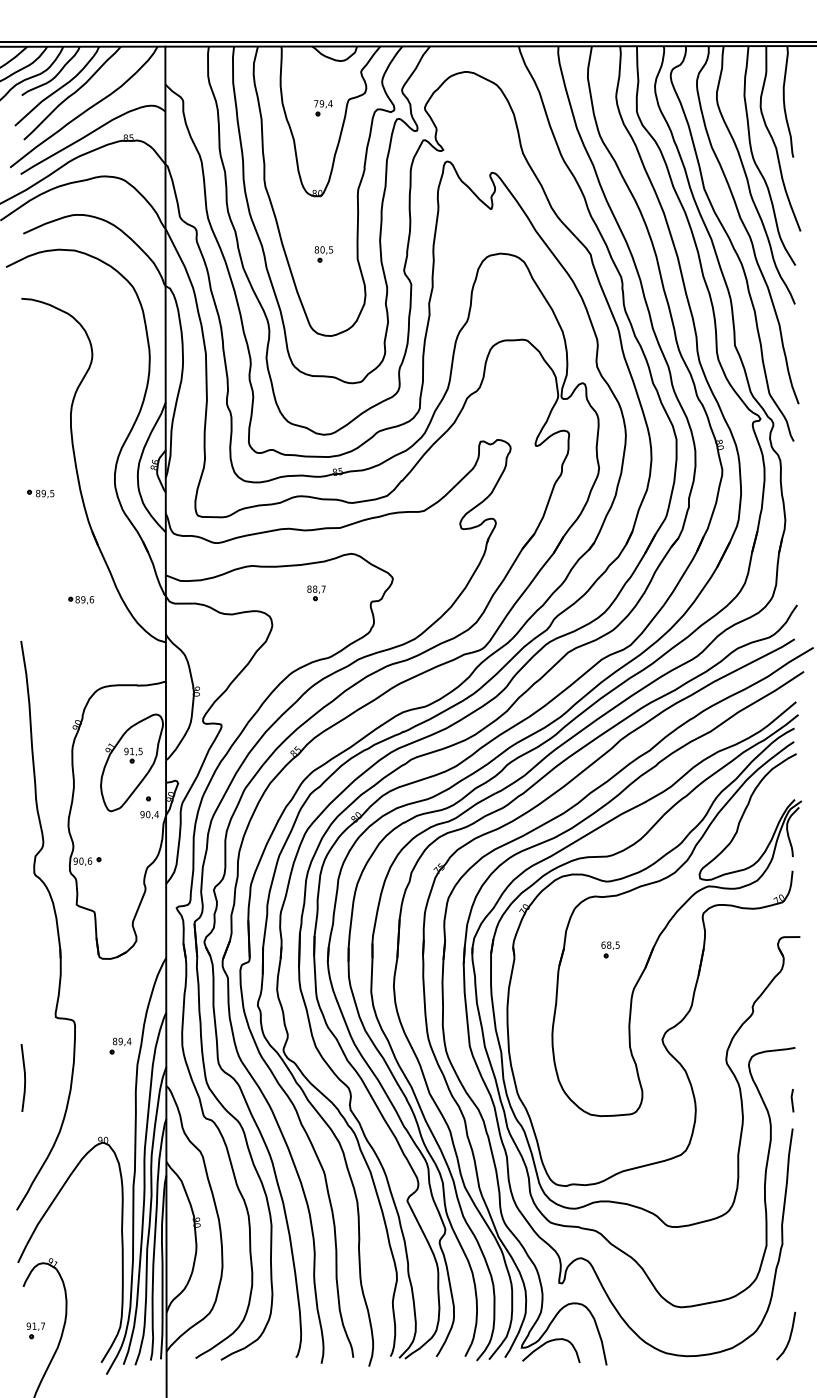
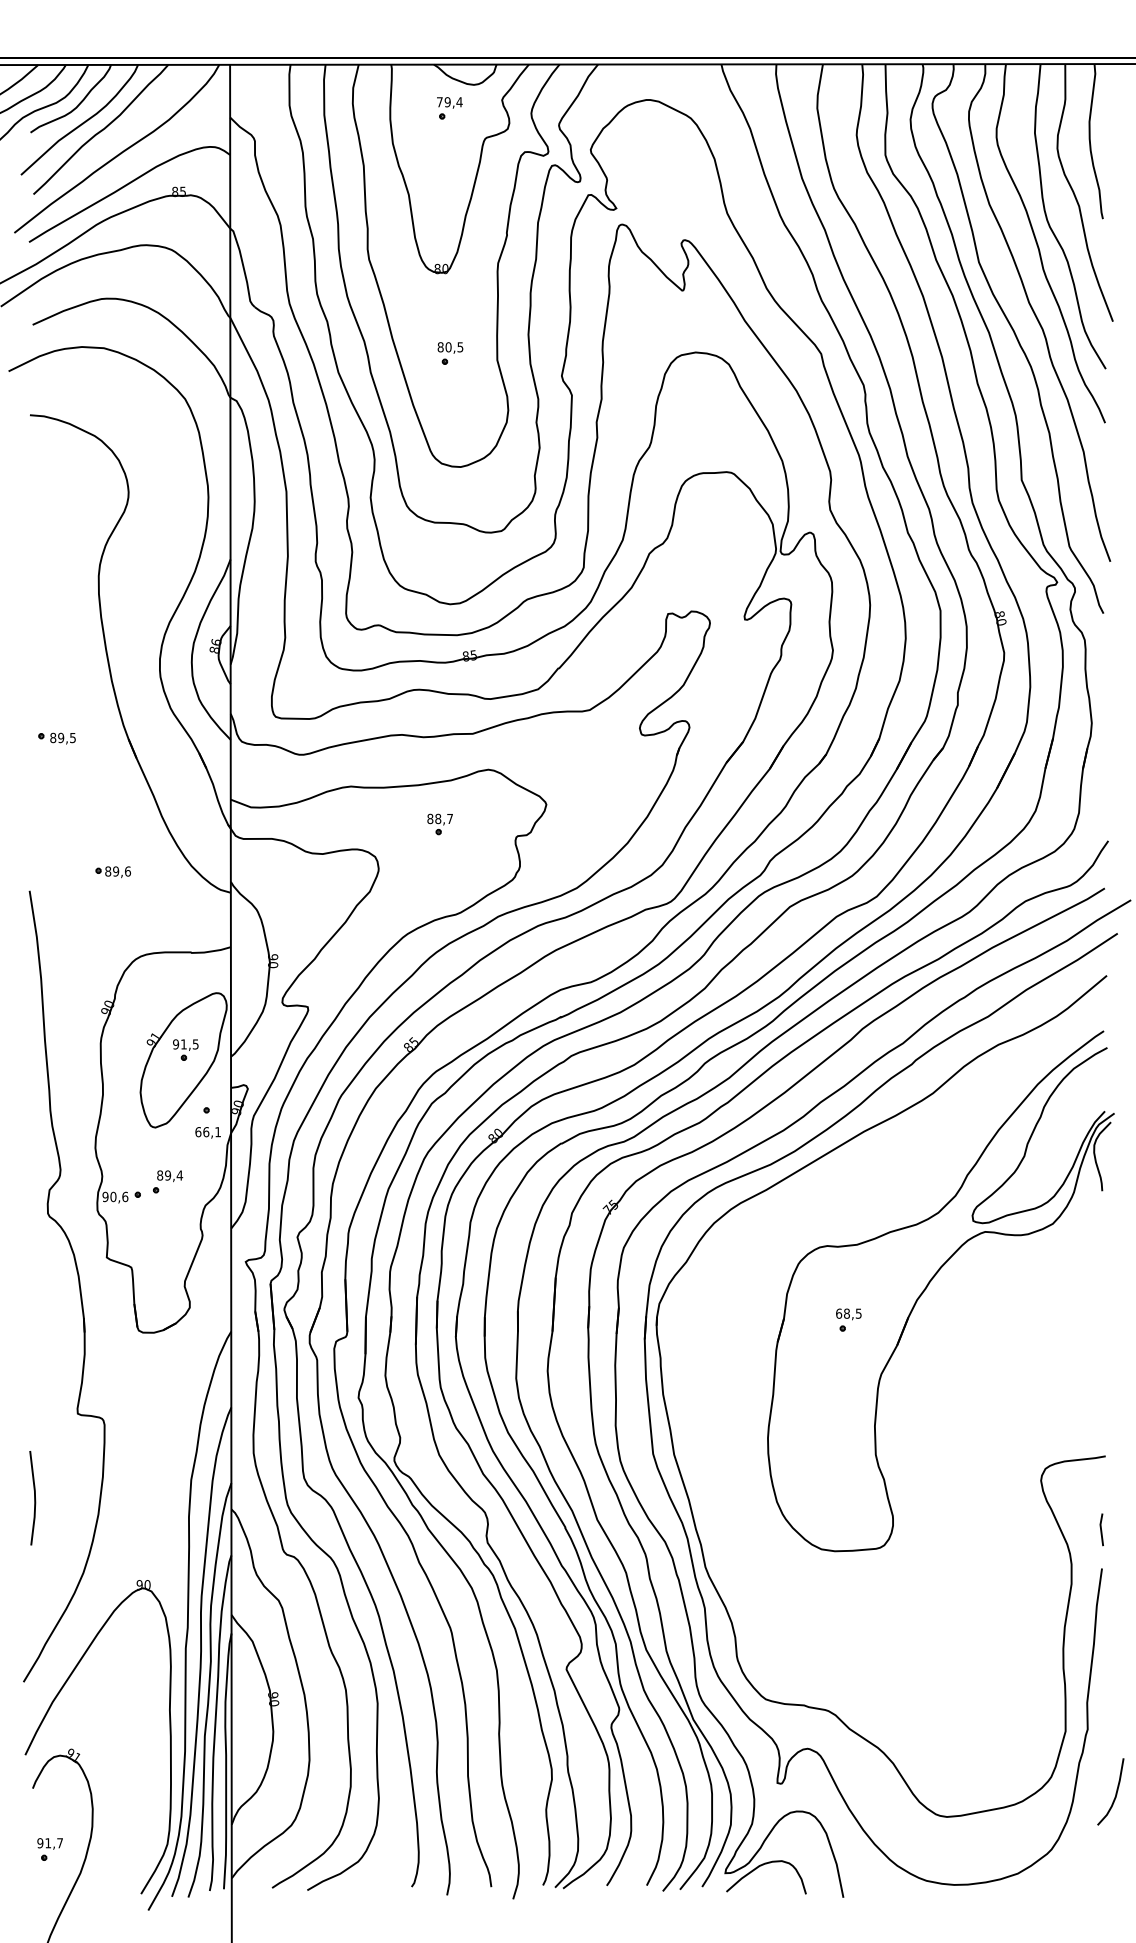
part: (323, 108) -> (449, 108), moved
part: (40, 493) -> (56, 738), moved
part: (80, 600) -> (112, 872), moved
text: (149, 814) -> (208, 1132), 90,4 -> 66,1
part: (695, 982) -> (967, 1365), removed
part: (121, 1045) -> (168, 1181), moved
curve: (789, 1336) -> (1115, 1792), moved

